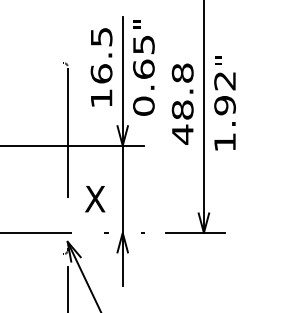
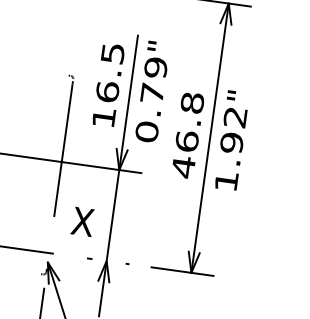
text: (143, 56) -> (153, 79), 0.65 -> 0.79
text: (182, 109) -> (186, 140), 48.8 -> 46.8

